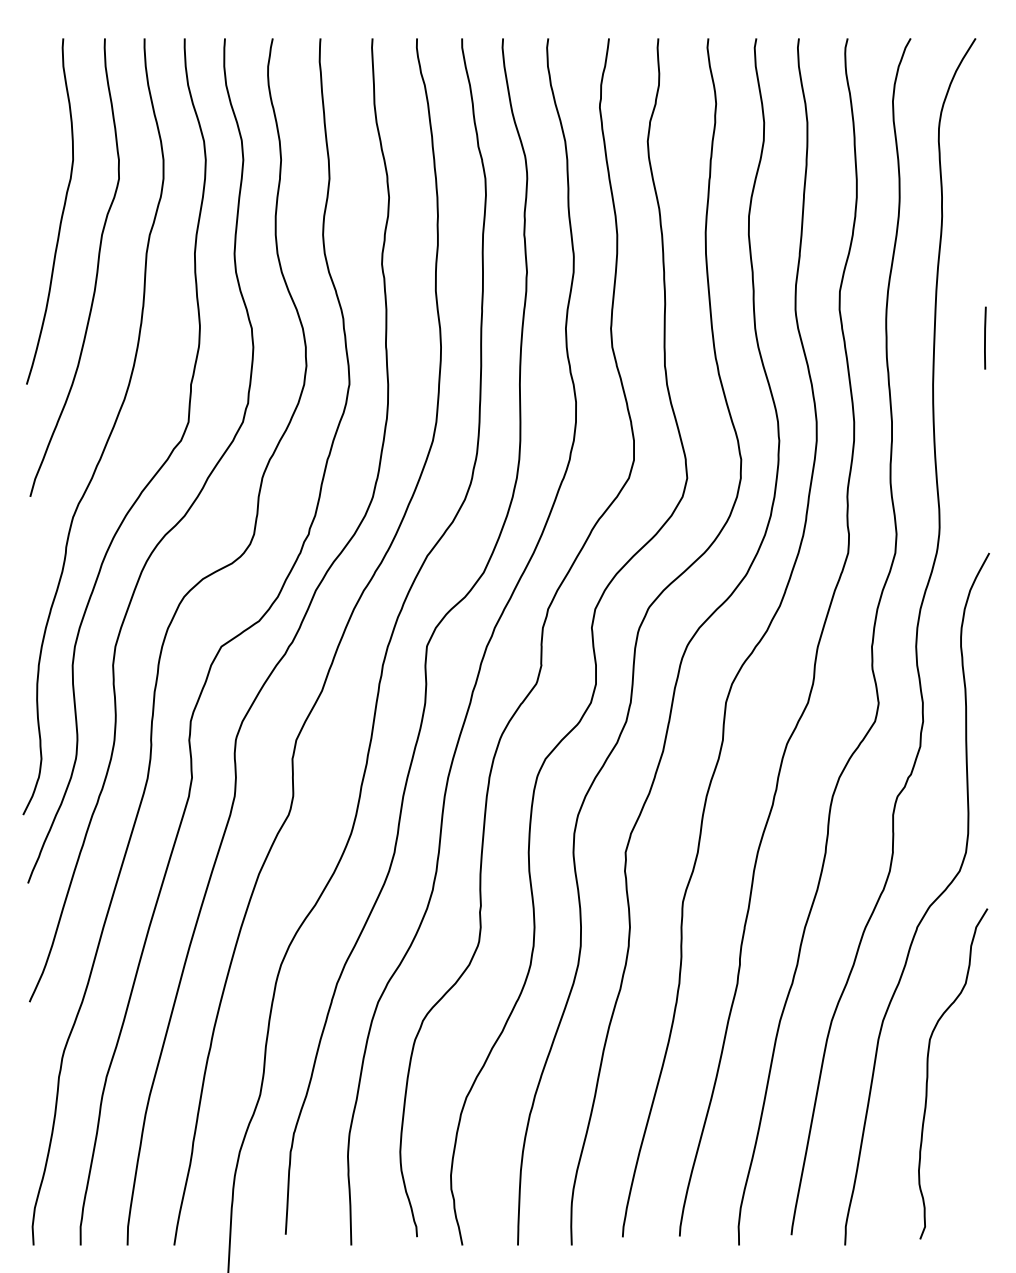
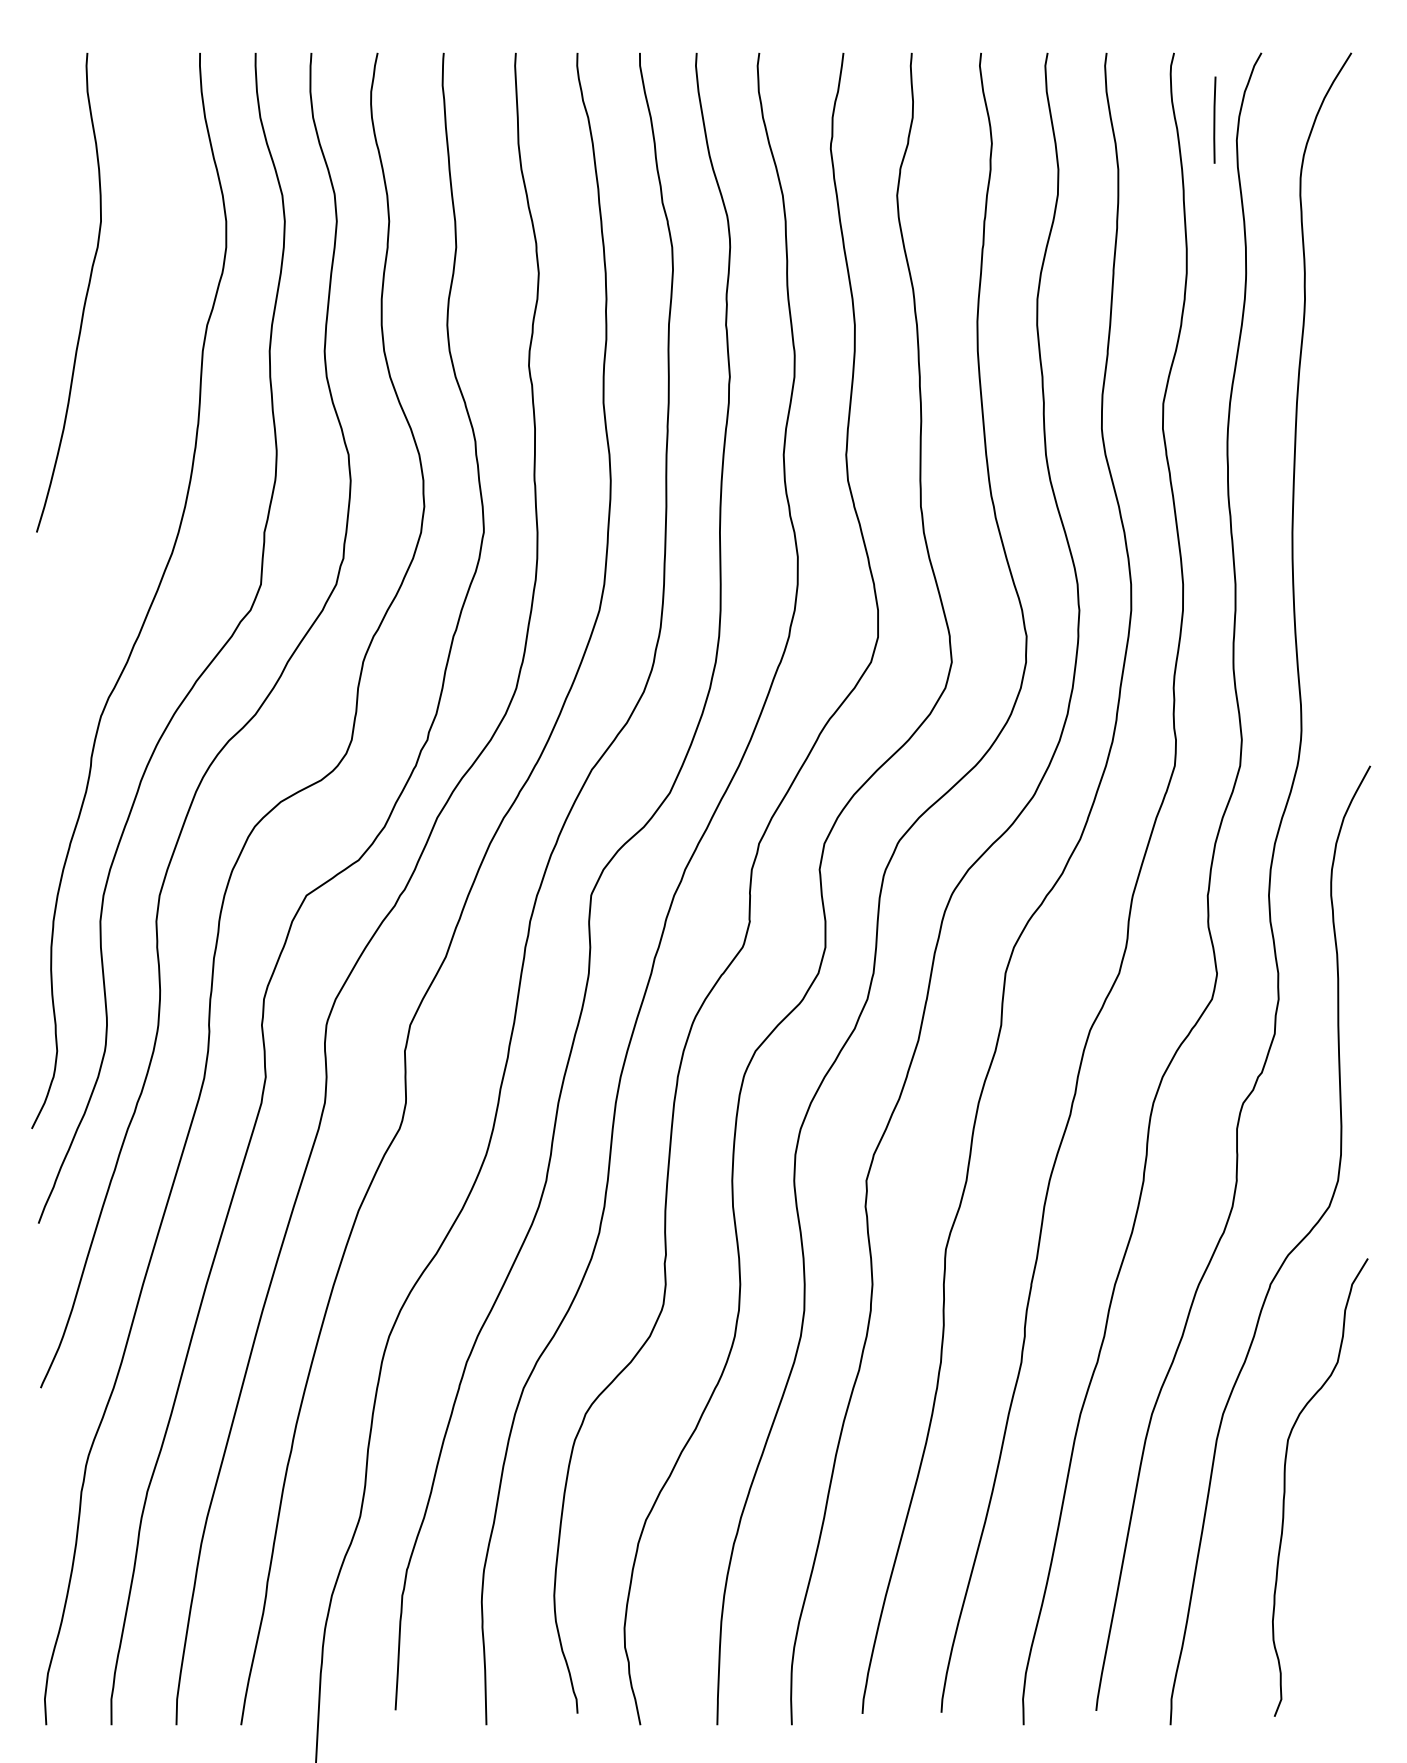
curve: (96, 271) -> (133, 375), removed
line: (985, 337) -> (1214, 119), moved

